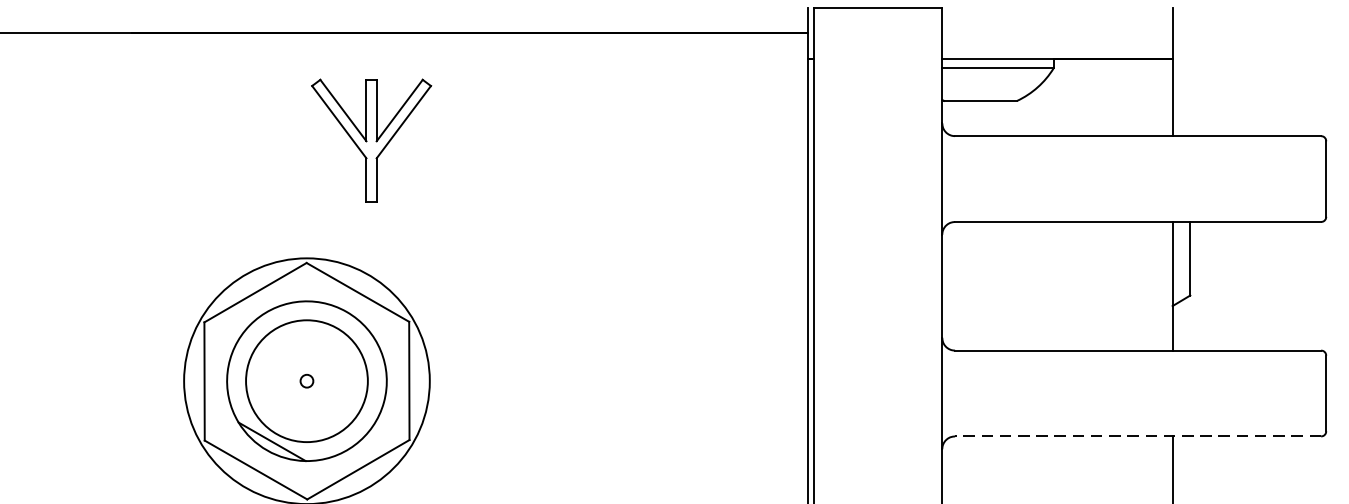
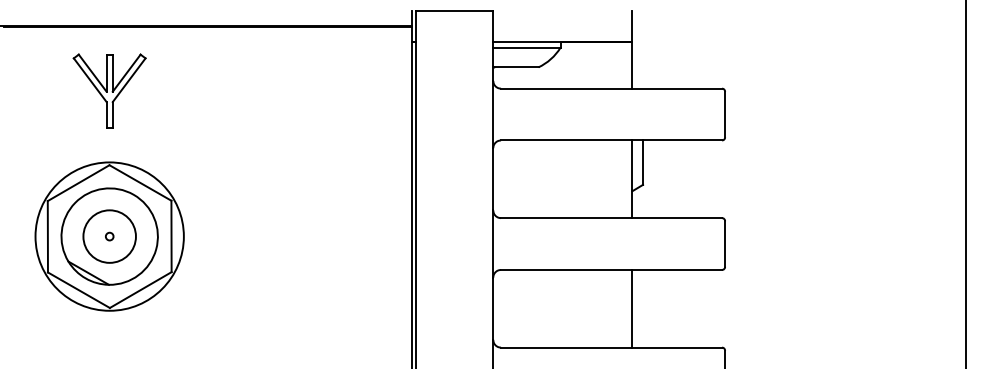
part: (371, 139) -> (109, 90), moved
circle: (306, 381) -> (109, 236), size x0.71
line: (1138, 435) -> (611, 269), dashed -> solid

